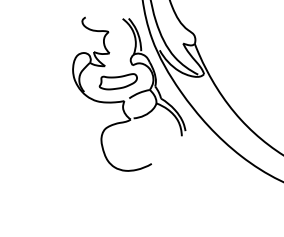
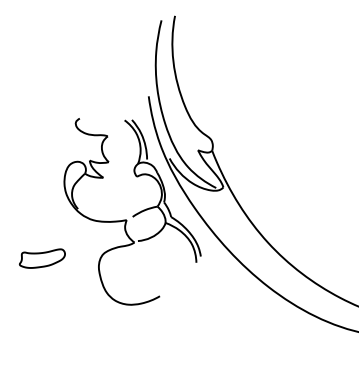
part: (118, 81) -> (42, 258), moved

